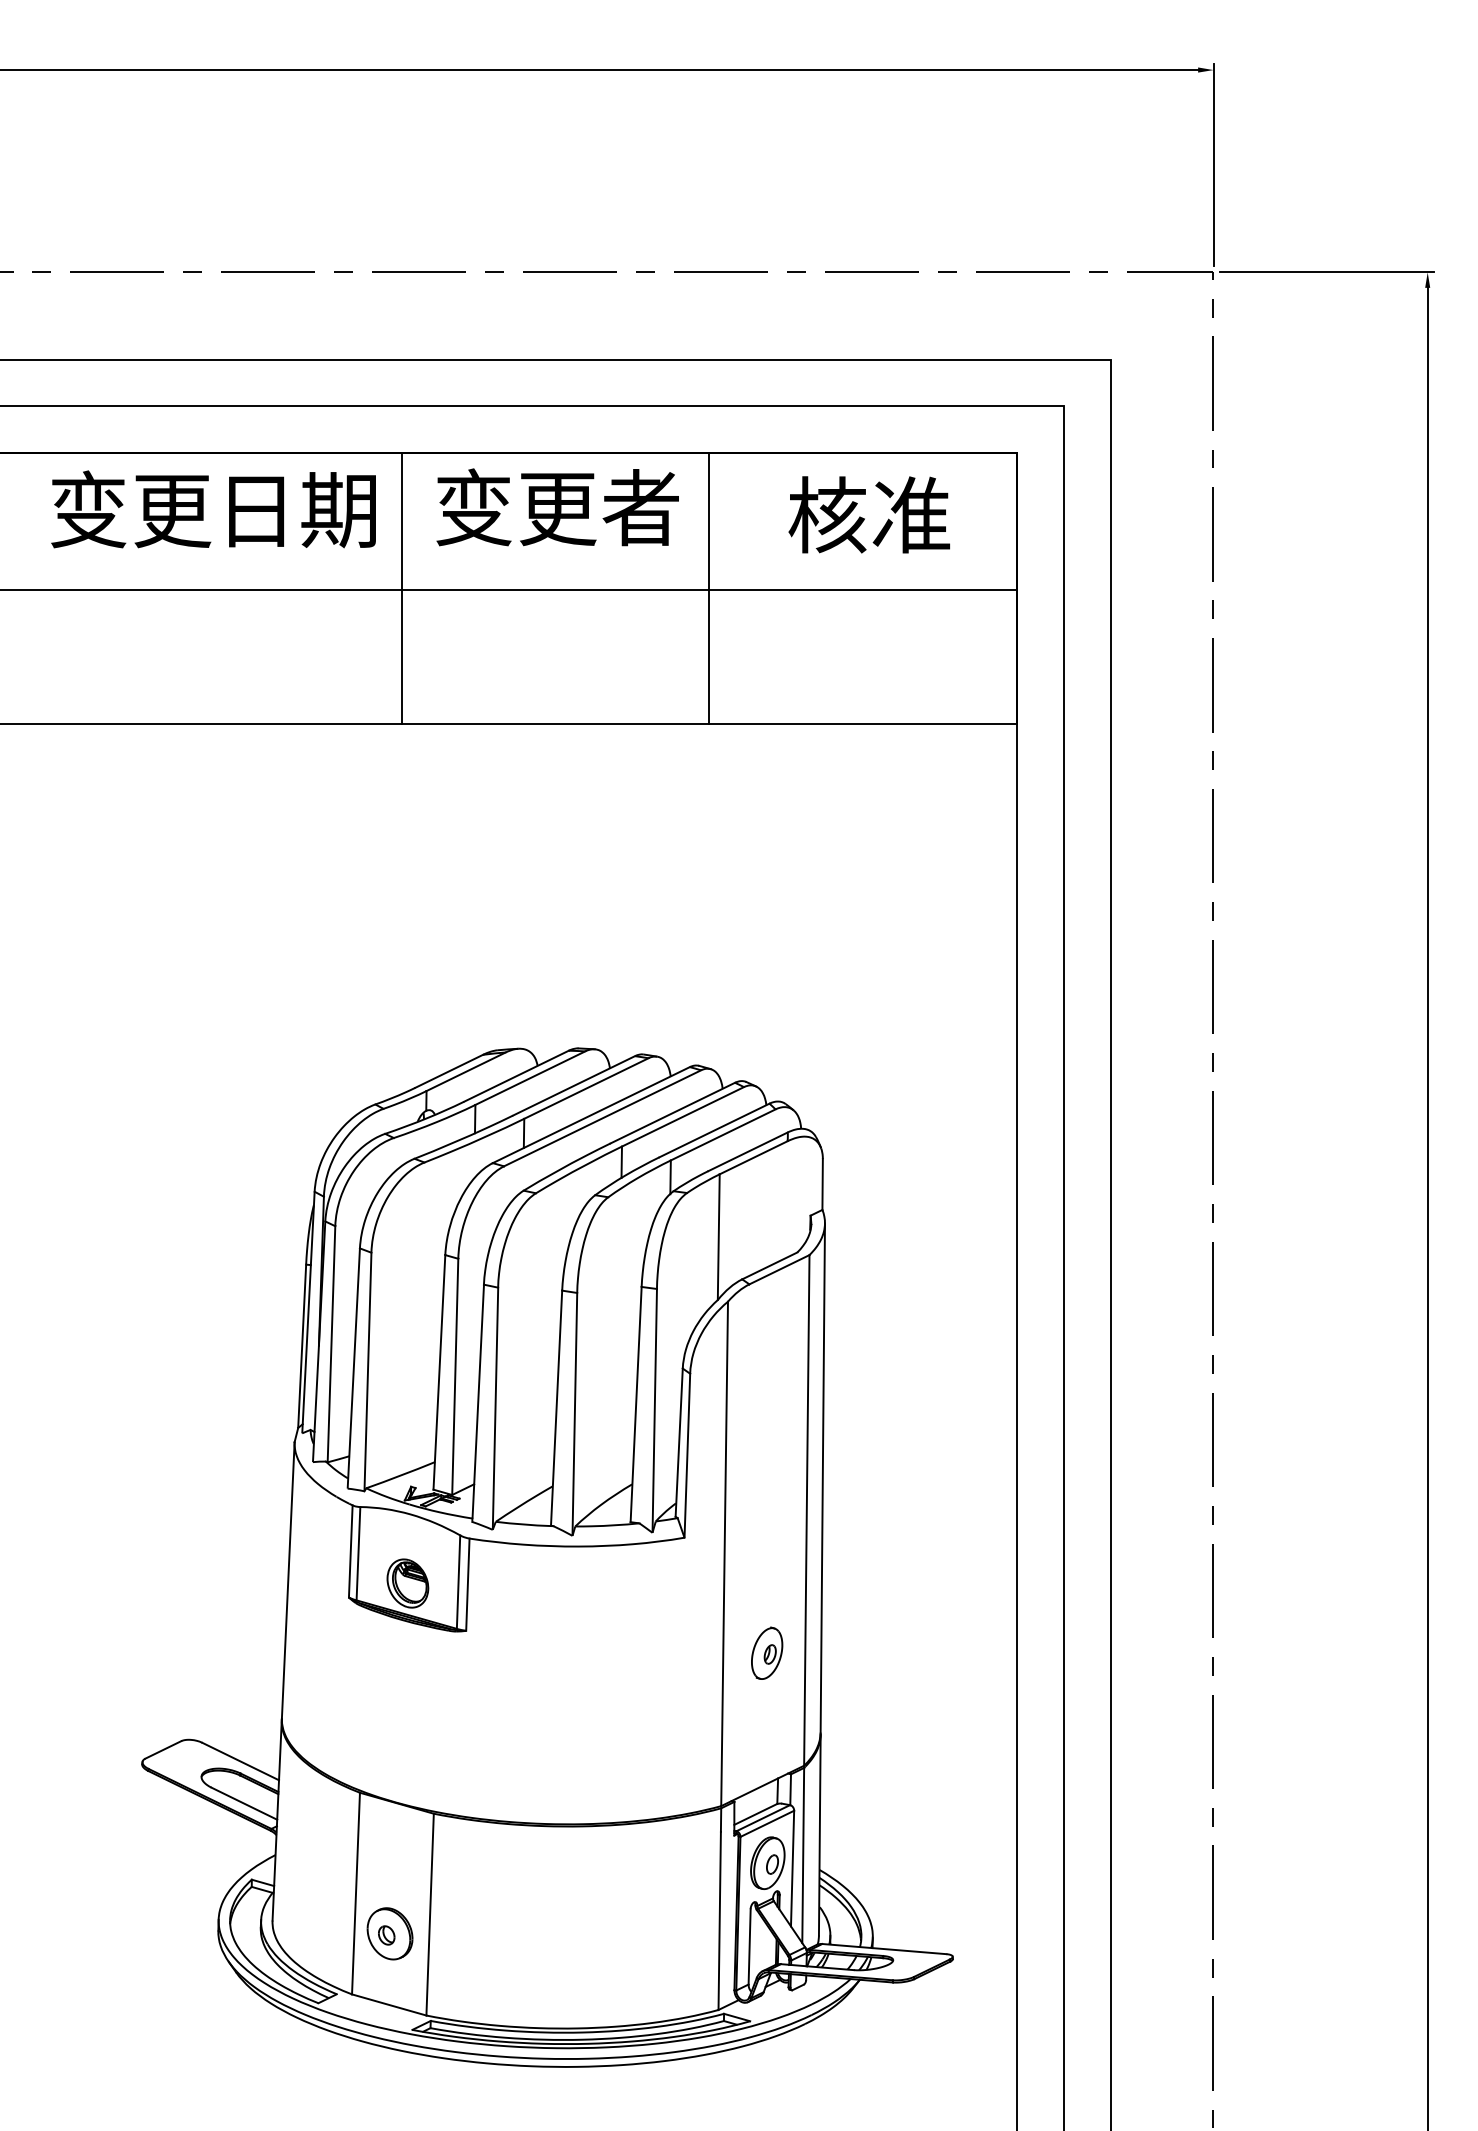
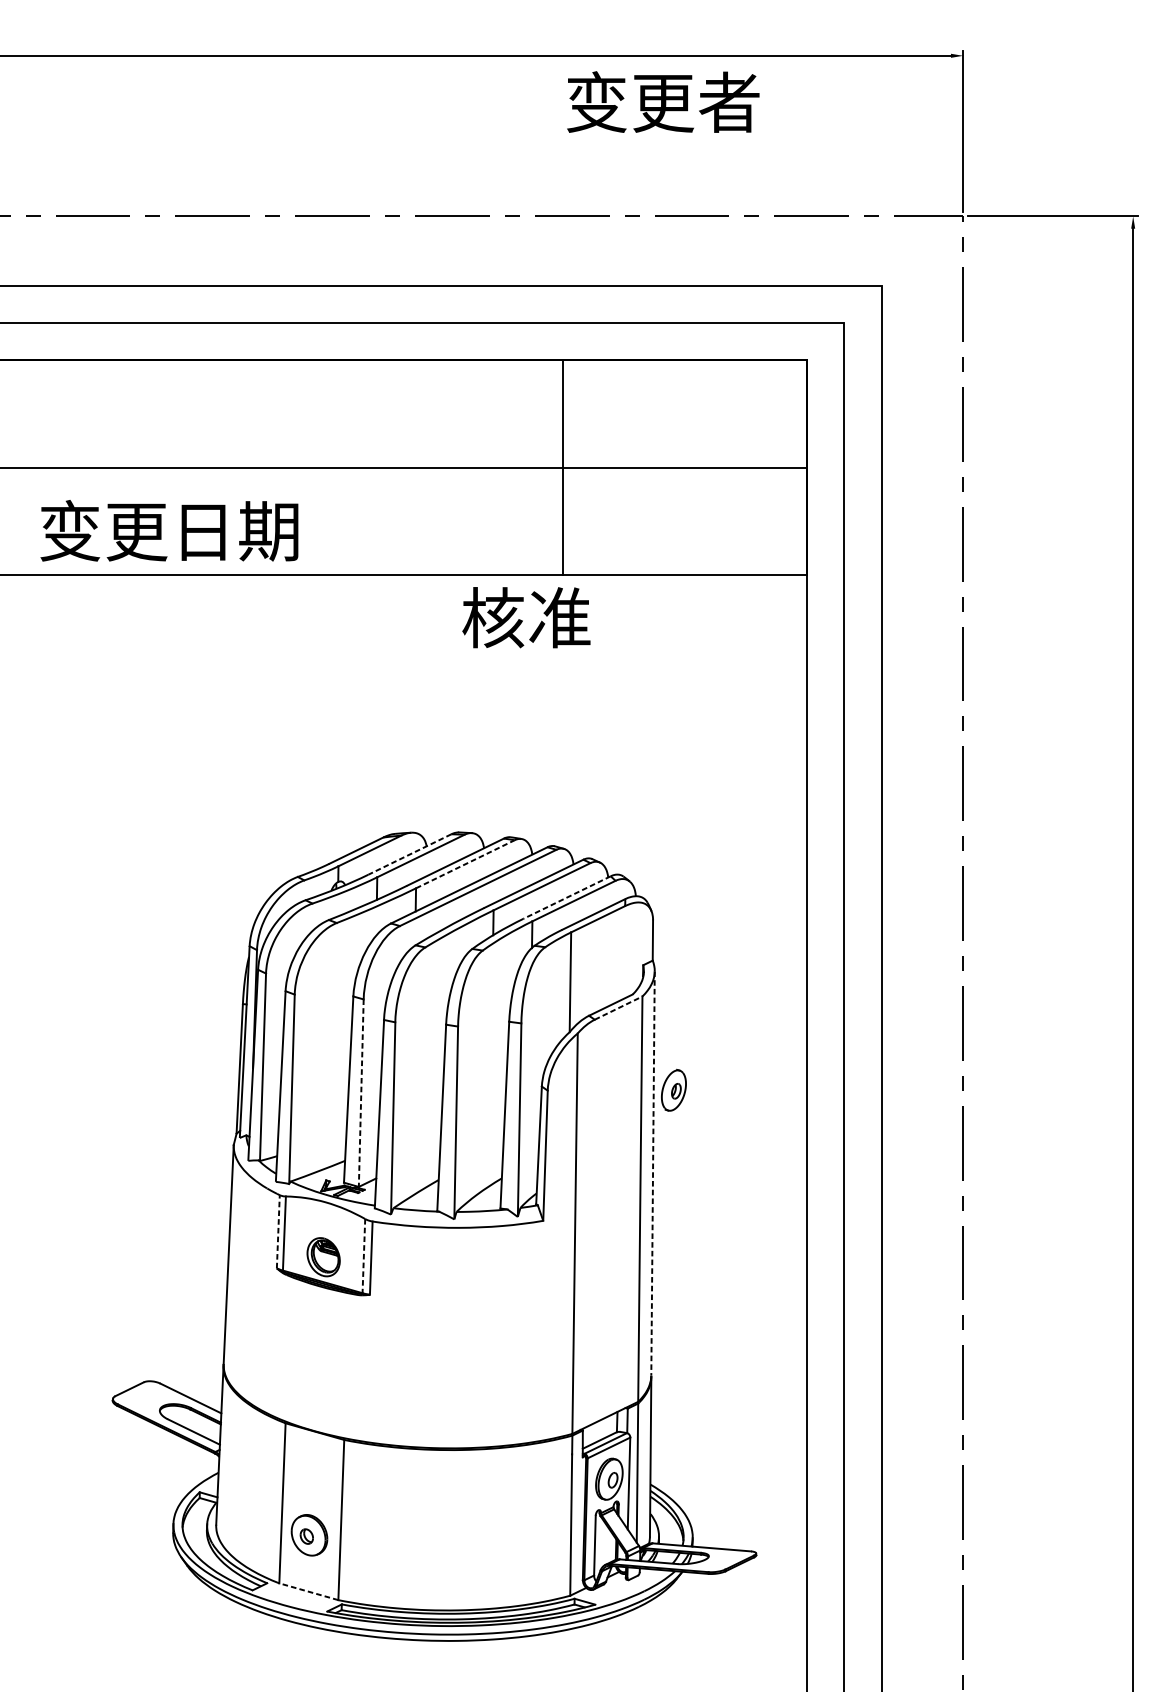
text: (557, 507) -> (663, 102), moved
text: (213, 509) -> (169, 530), moved
text: (868, 514) -> (525, 617), moved
line: (401, 588) -> (318, 467), removed
line: (516, 1076) -> (409, 854), solid -> dashed
line: (586, 1088) -> (465, 864), solid -> dashed
line: (714, 1130) -> (567, 897), solid -> dashed
line: (779, 1269) -> (618, 1007), solid -> dashed
line: (455, 1377) -> (361, 1093), solid -> dashed
line: (822, 1478) -> (652, 1173), solid -> dashed
line: (350, 1550) -> (278, 1230), solid -> dashed
line: (458, 1582) -> (363, 1256), solid -> dashed
part: (767, 1652) -> (674, 1089), moved
line: (389, 2004) -> (309, 1591), solid -> dashed

